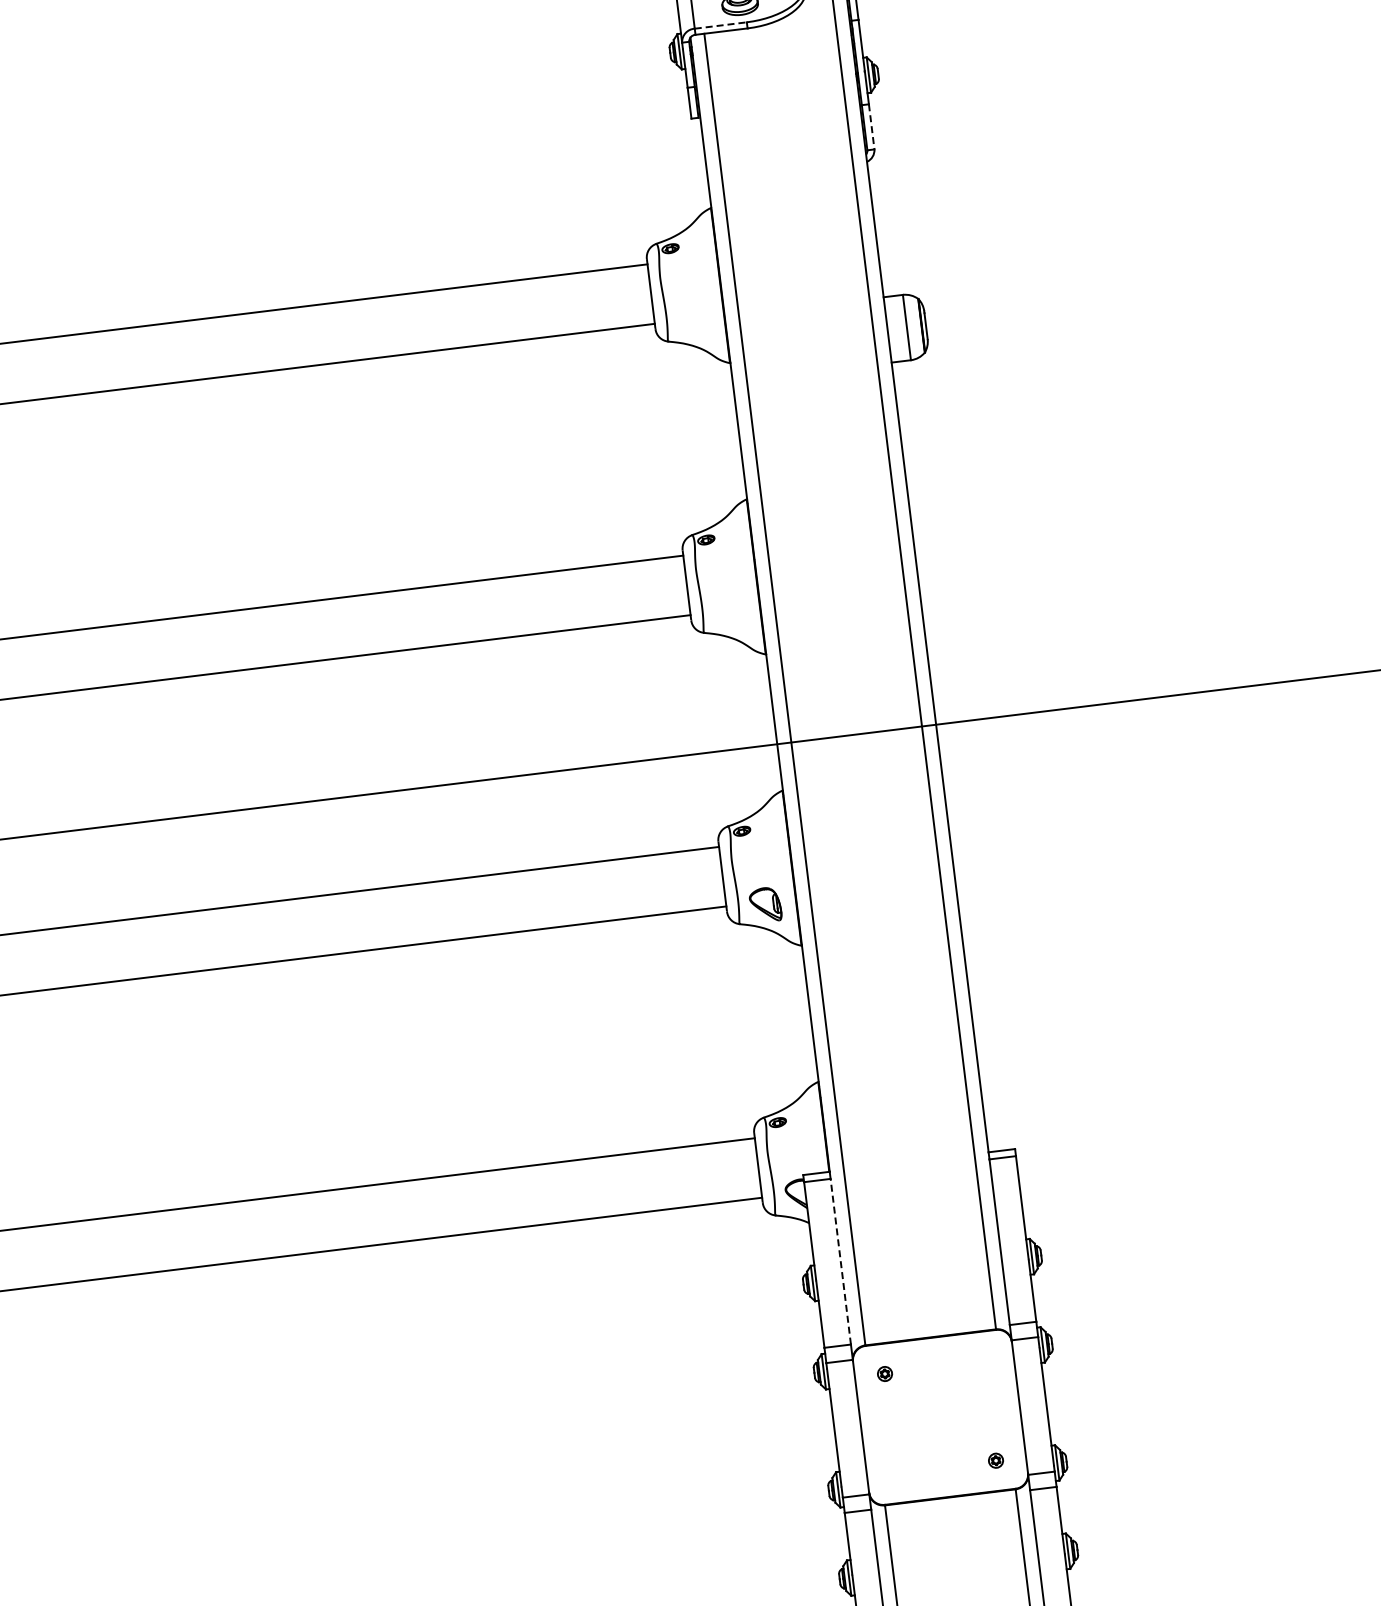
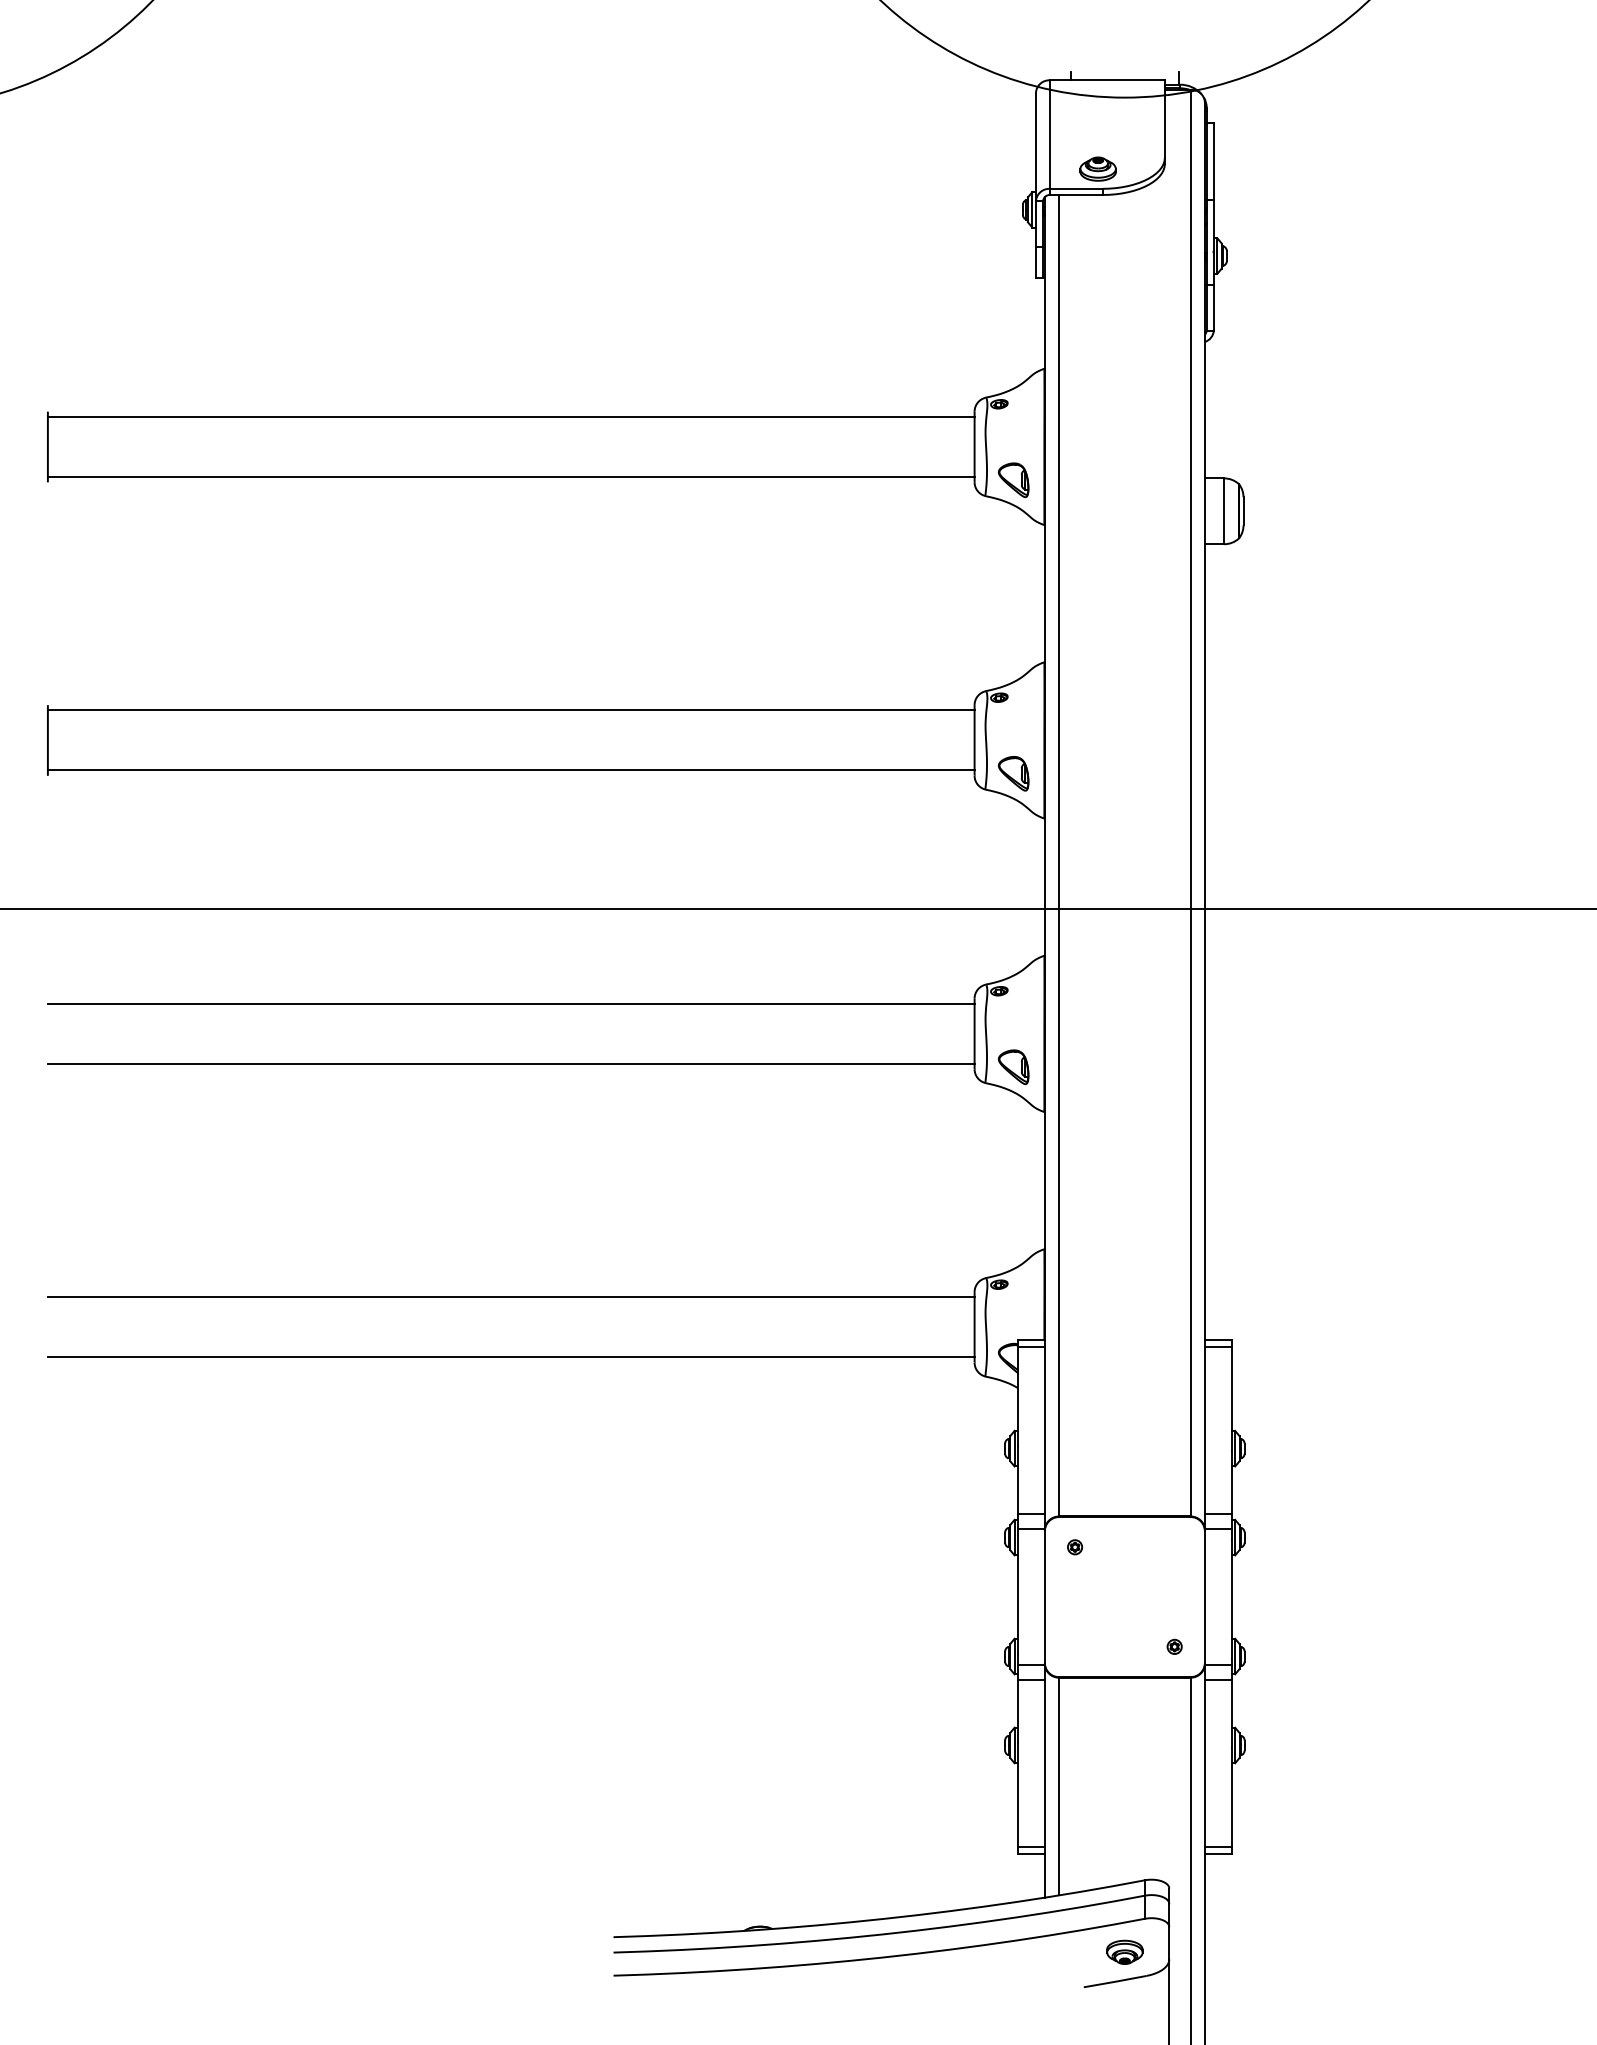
line: (720, 25) -> (1076, 188), dashed -> solid
line: (871, 126) -> (1213, 307), dashed -> solid
part: (693, 322) -> (1013, 480), added
part: (729, 613) -> (1013, 773), added
line: (840, 1260) -> (1044, 1429), dashed -> solid

